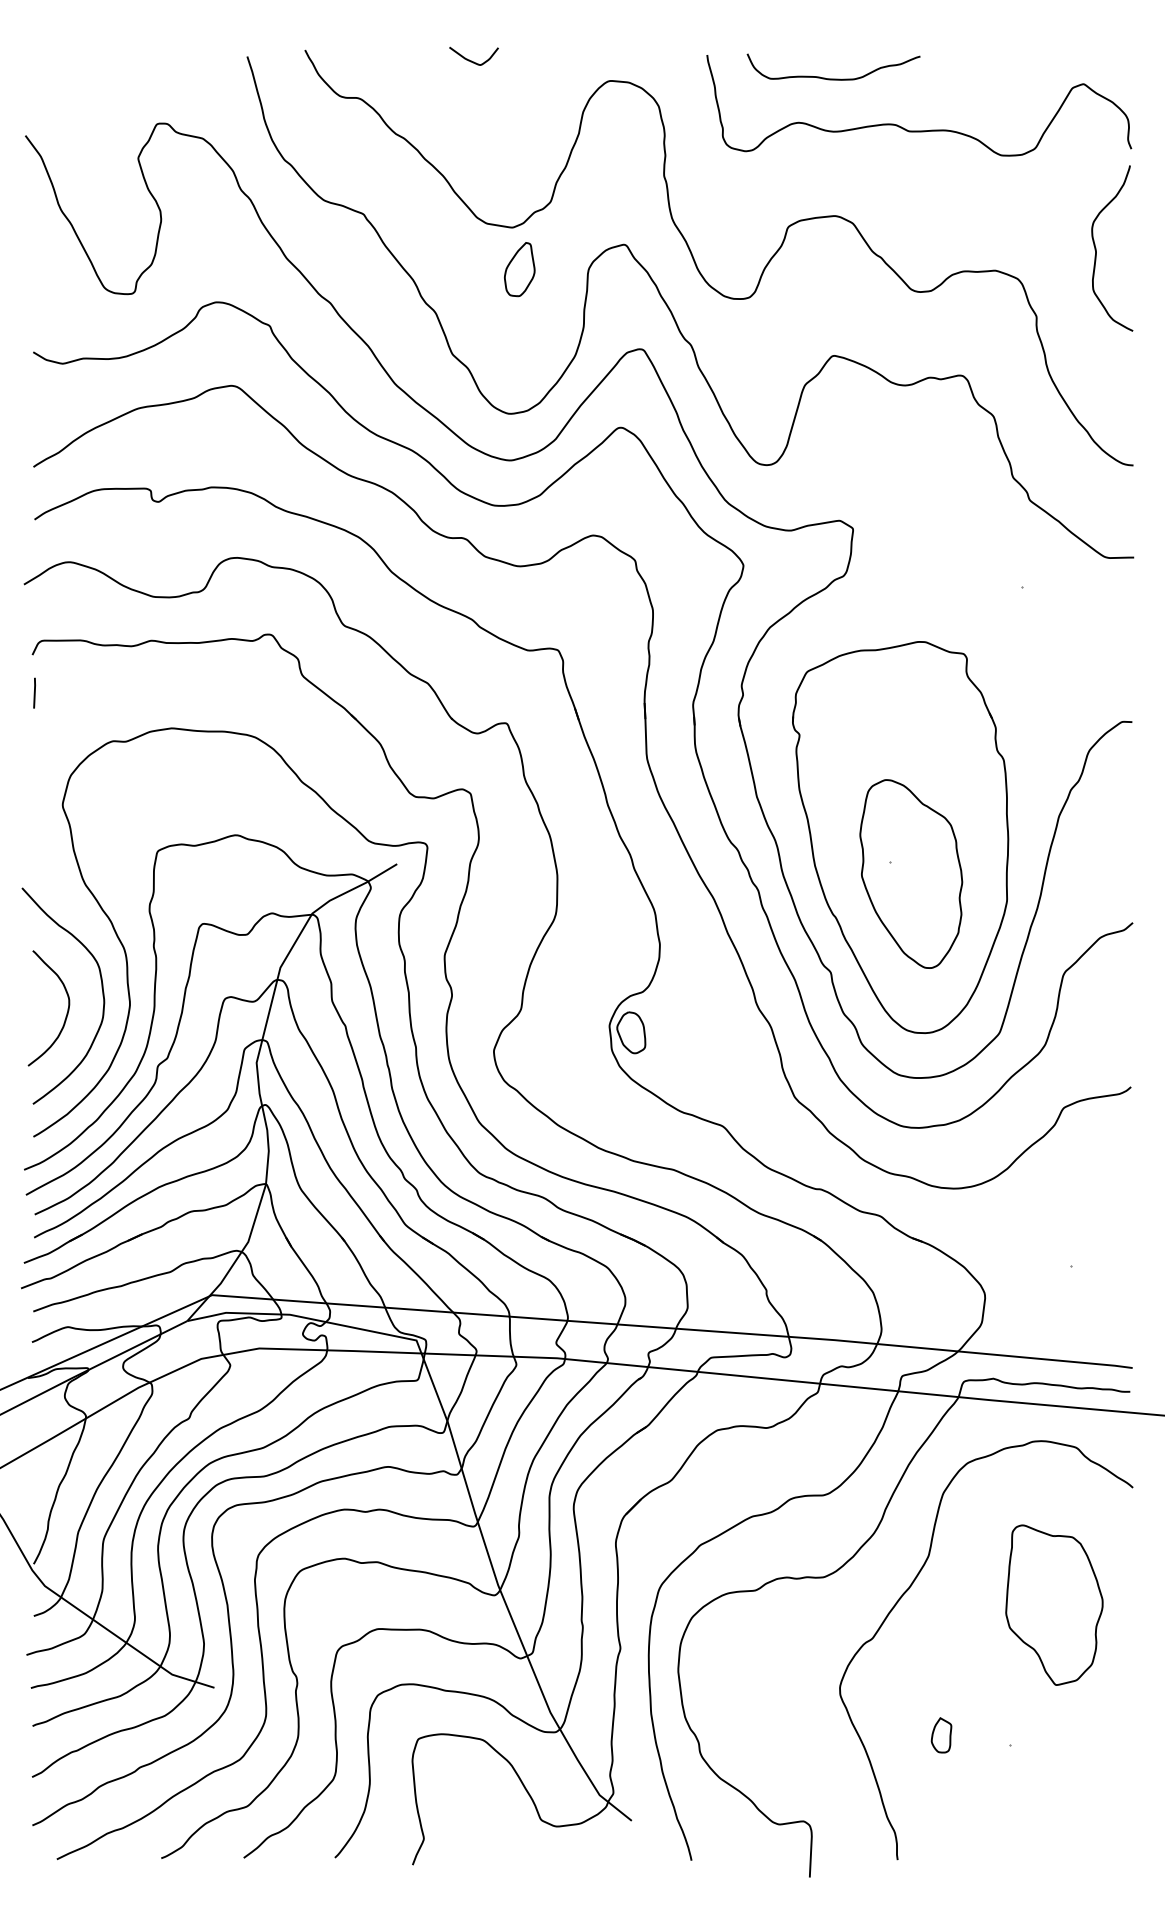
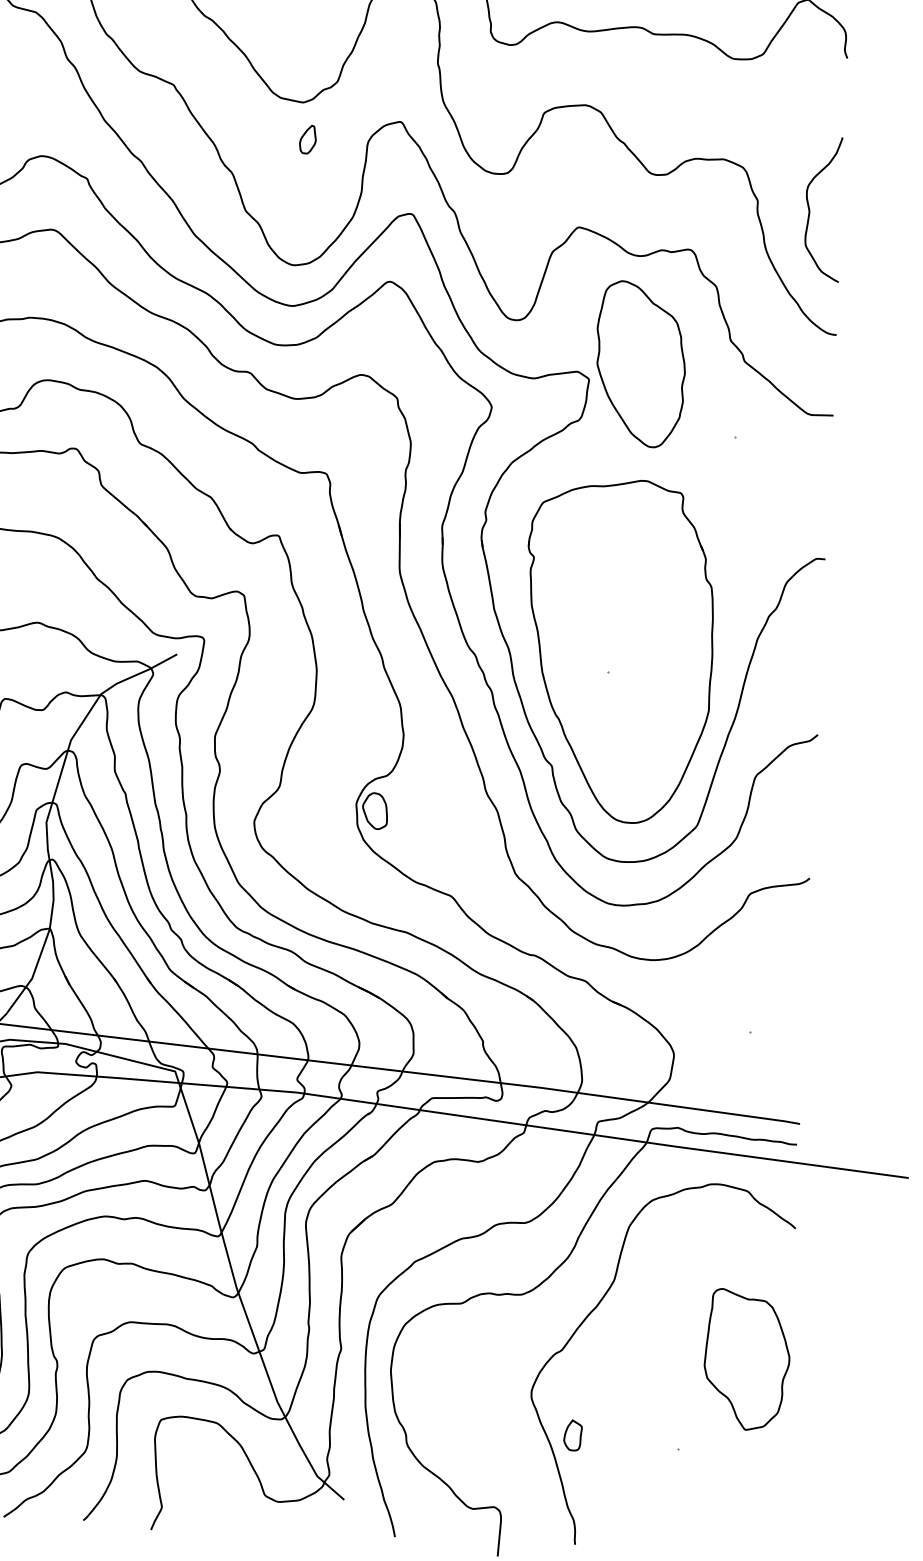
curve: (1096, 248) -> (809, 208), moved
part: (519, 269) -> (307, 139), size x0.6
part: (911, 873) -> (640, 363), moved
part: (1054, 1604) -> (747, 1359), moved
part: (941, 1735) -> (572, 1435), moved

